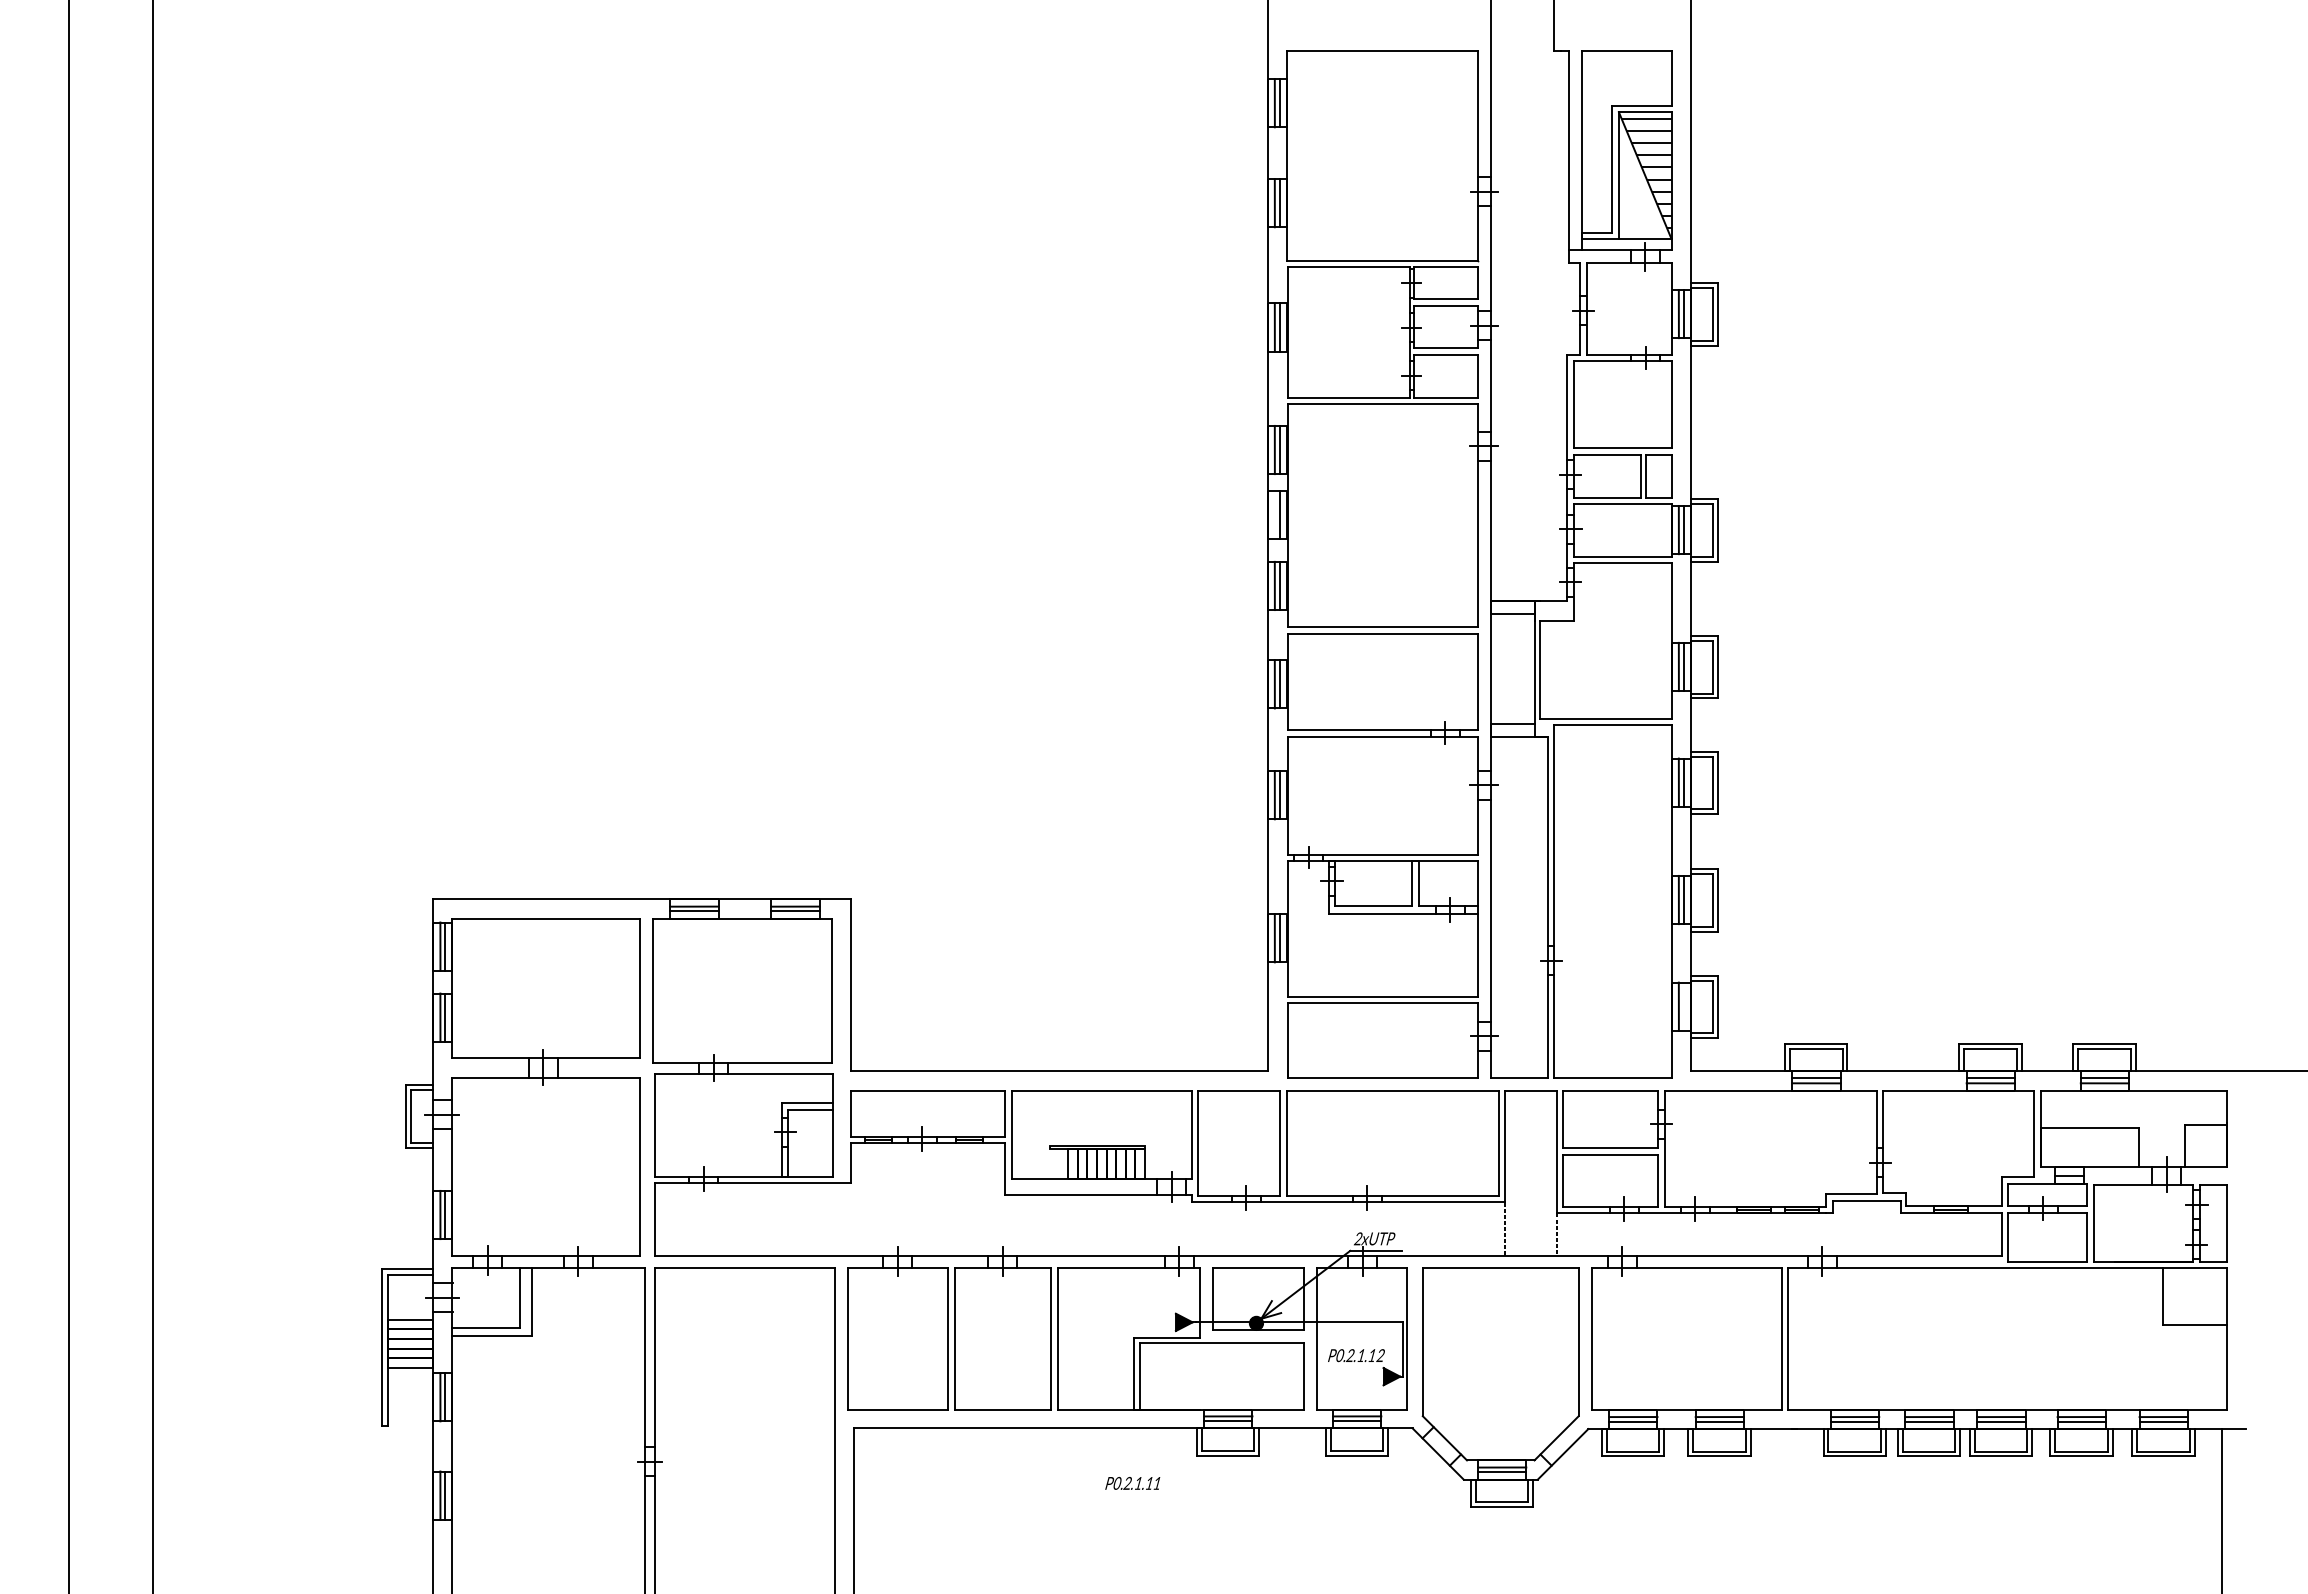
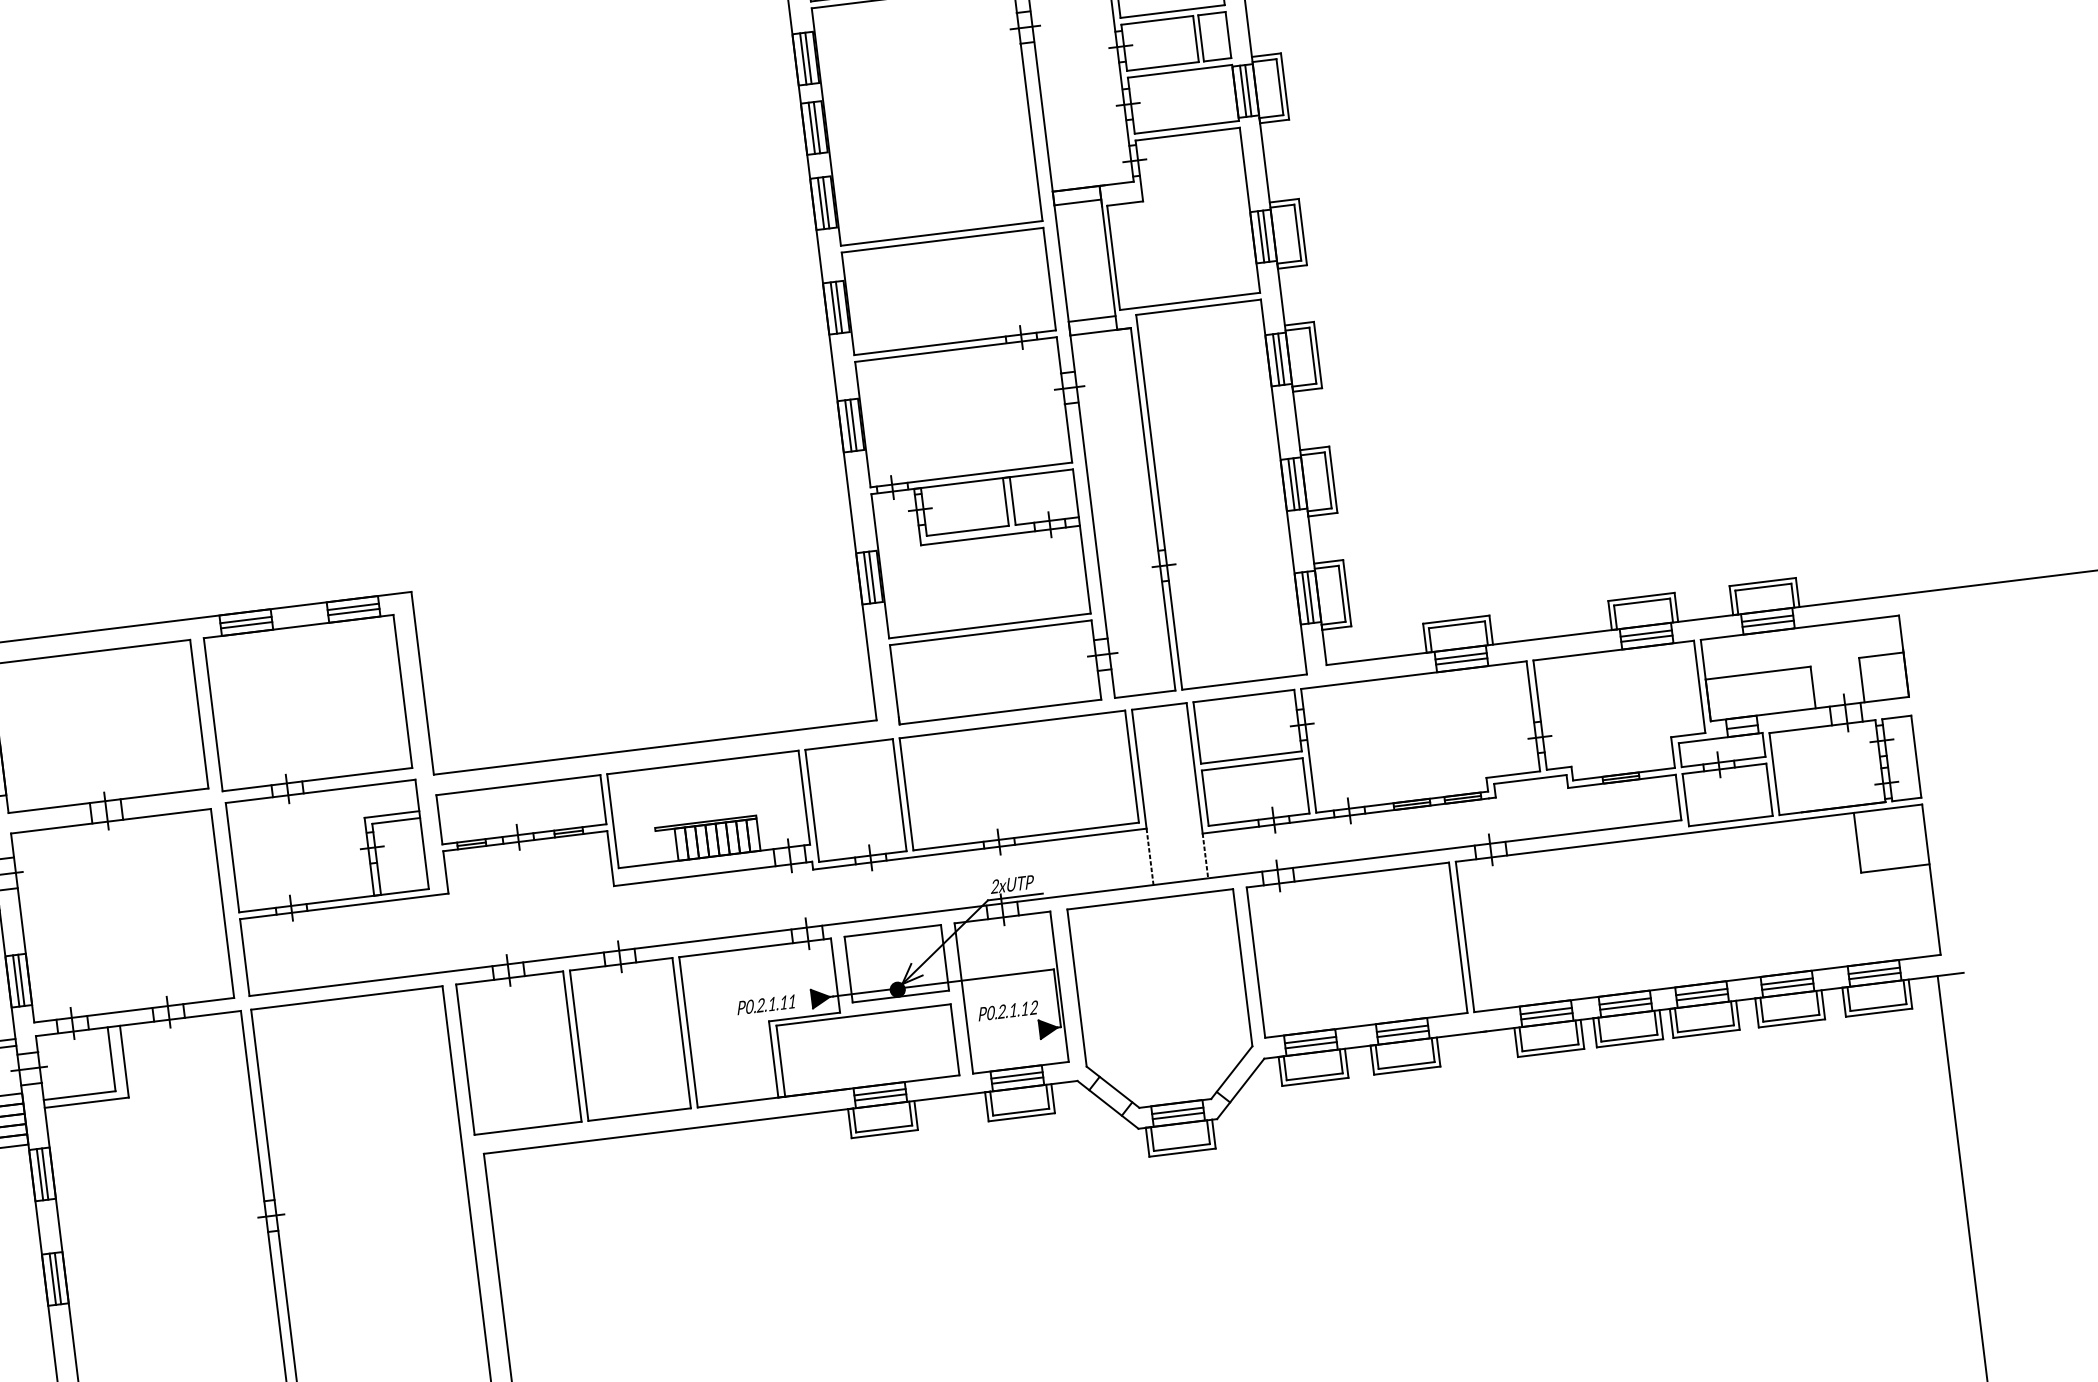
line: (1274, 515) -> (811, 128), added
line: (1683, 1006) -> (1310, 597), added
text: (1132, 1483) -> (765, 1004), moved

